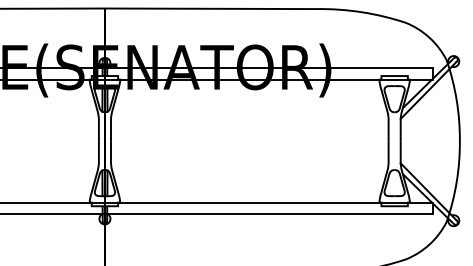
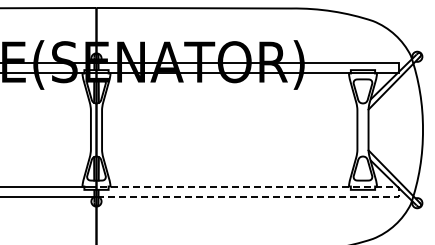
line: (433, 208) -> (398, 191), solid -> dashed

